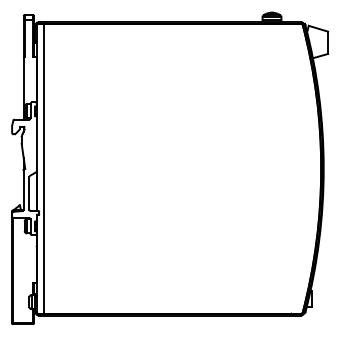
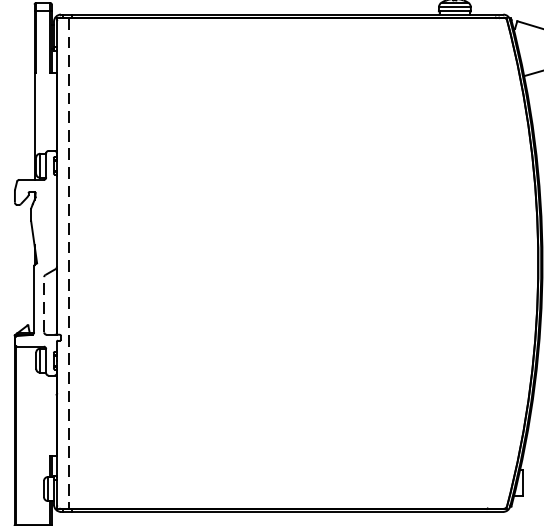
line: (44, 168) -> (69, 262), solid -> dashed
line: (29, 192) -> (44, 303), solid -> dashed

